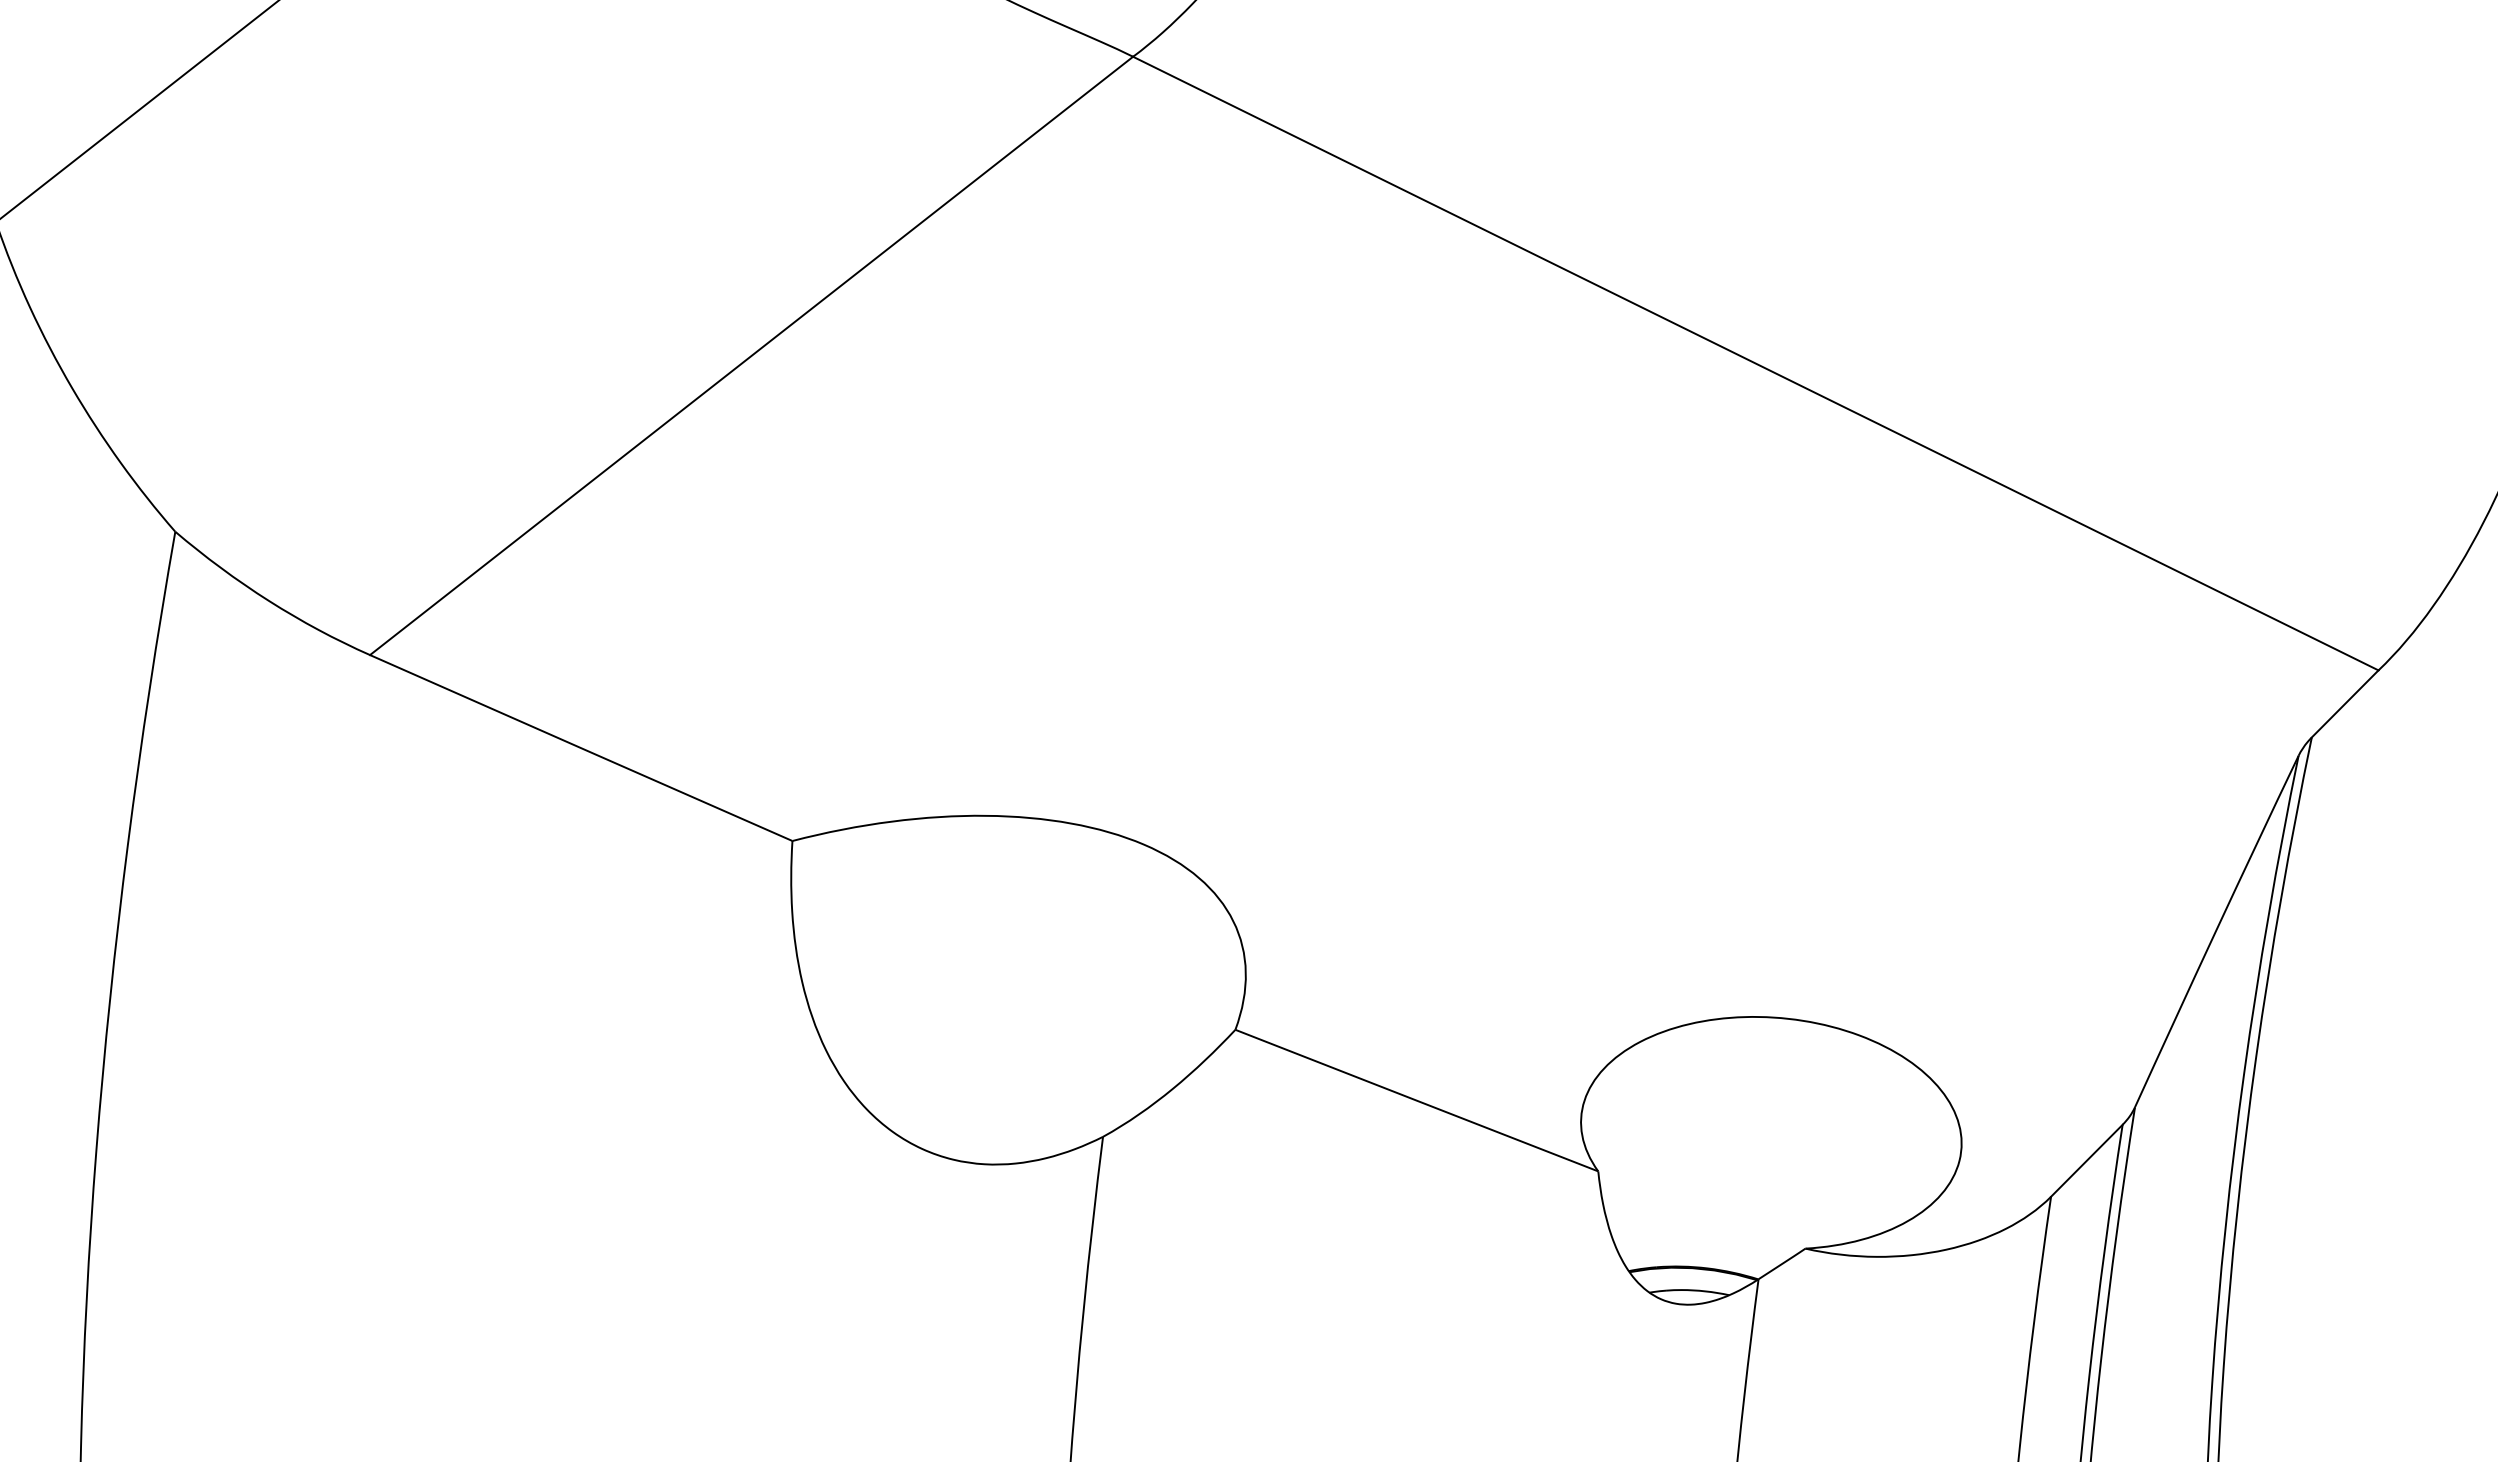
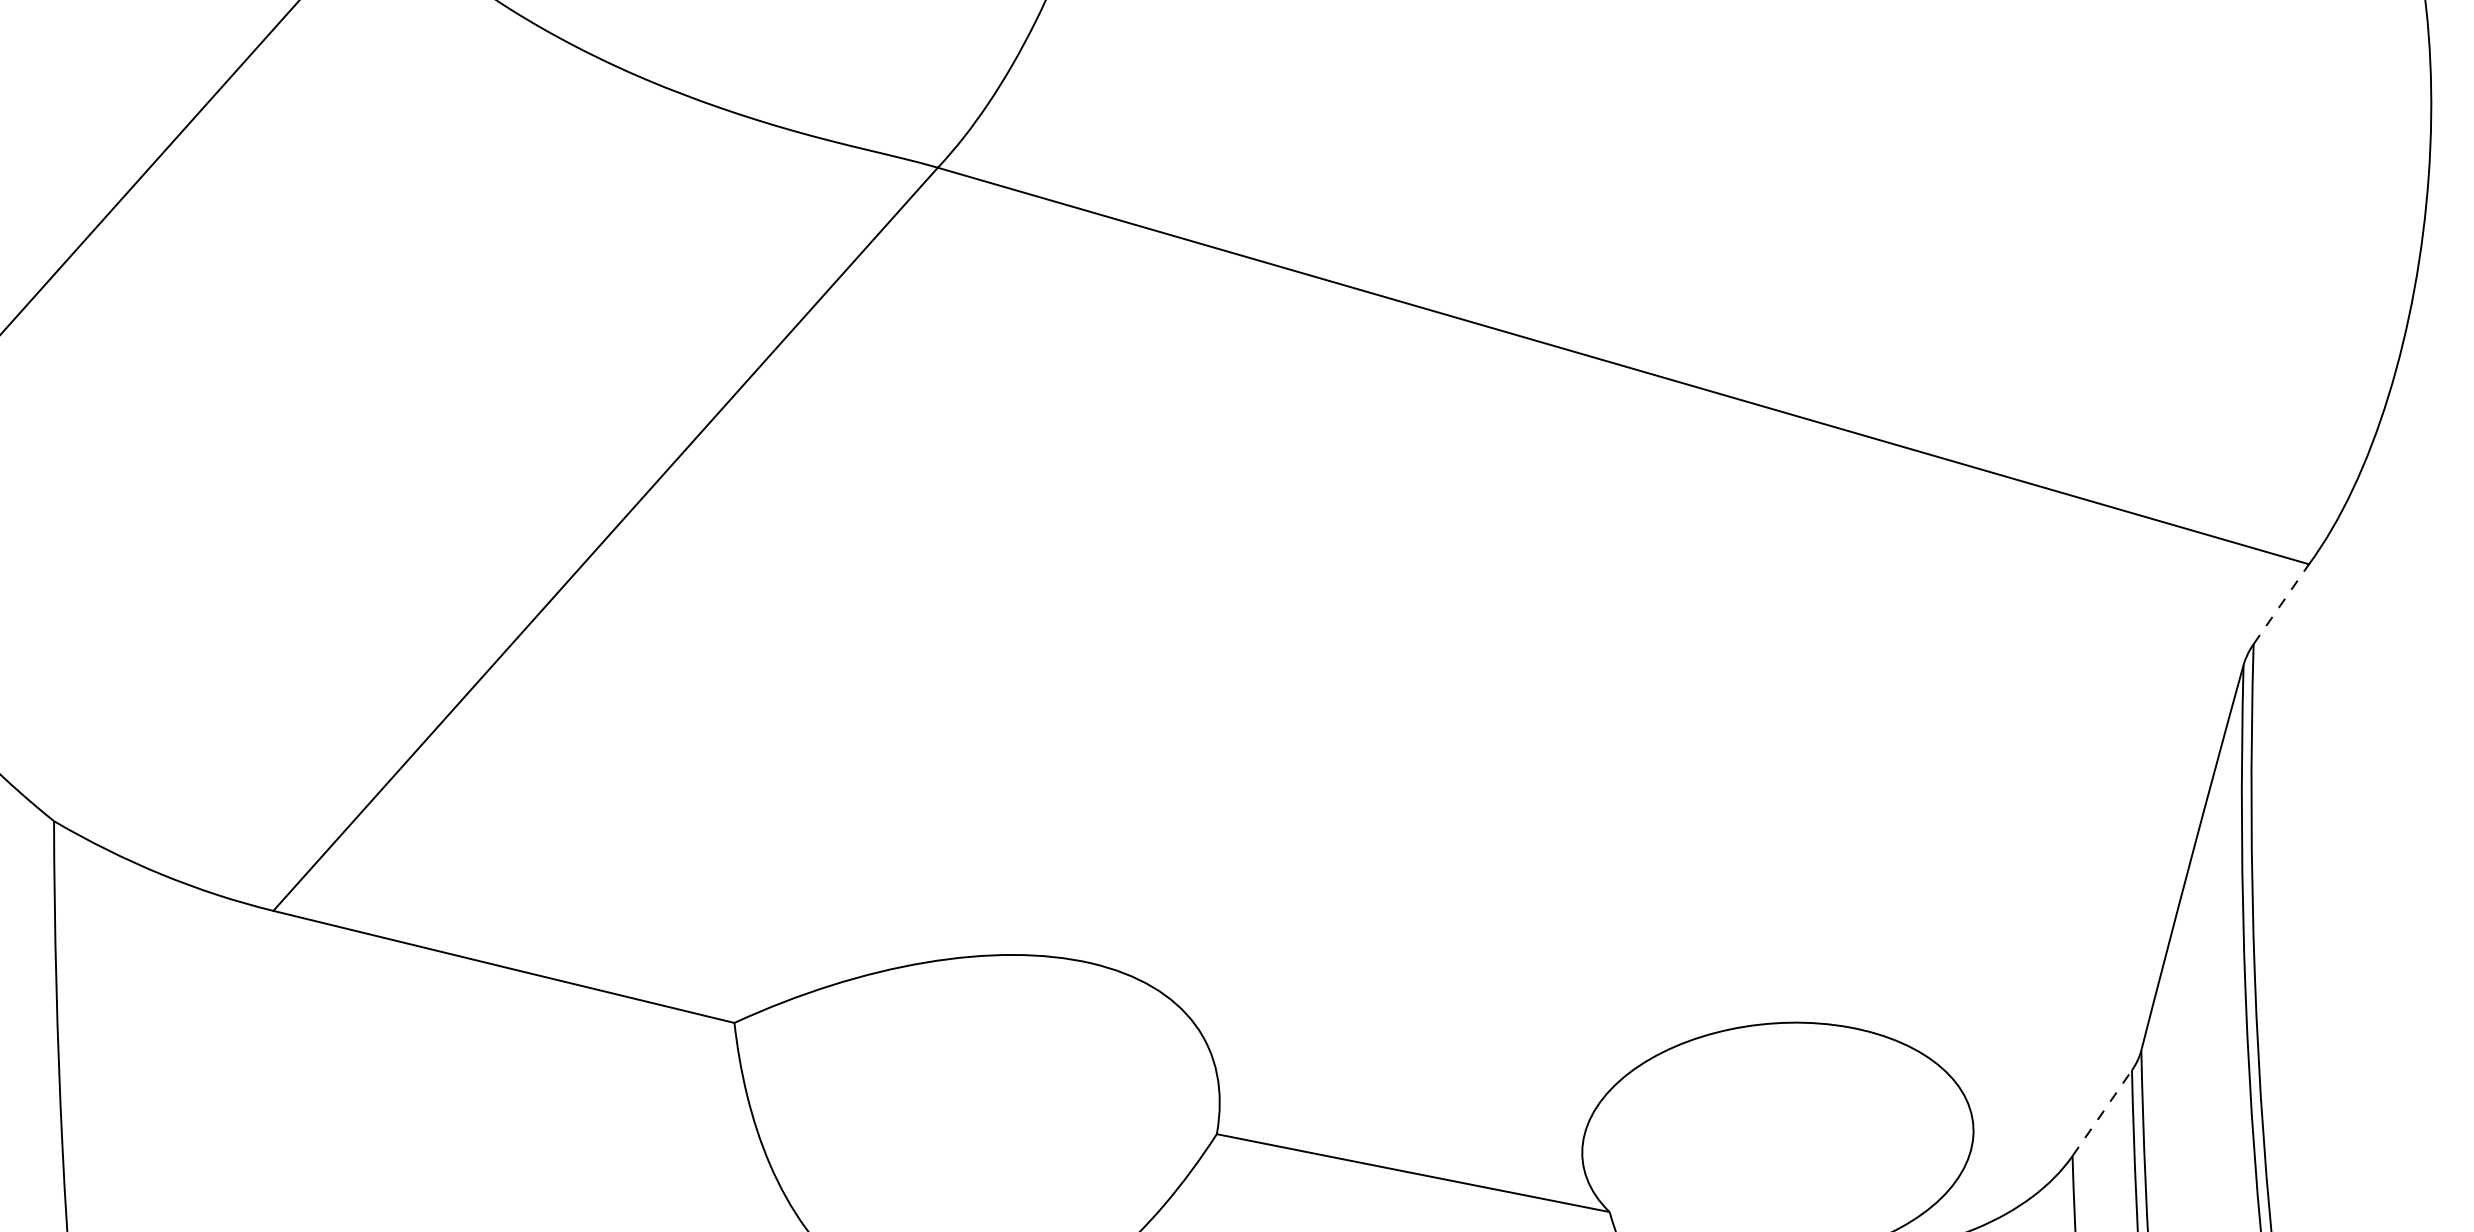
line: (2345, 703) -> (2281, 603), solid -> dashed
line: (2086, 1160) -> (2101, 1113), solid -> dashed

